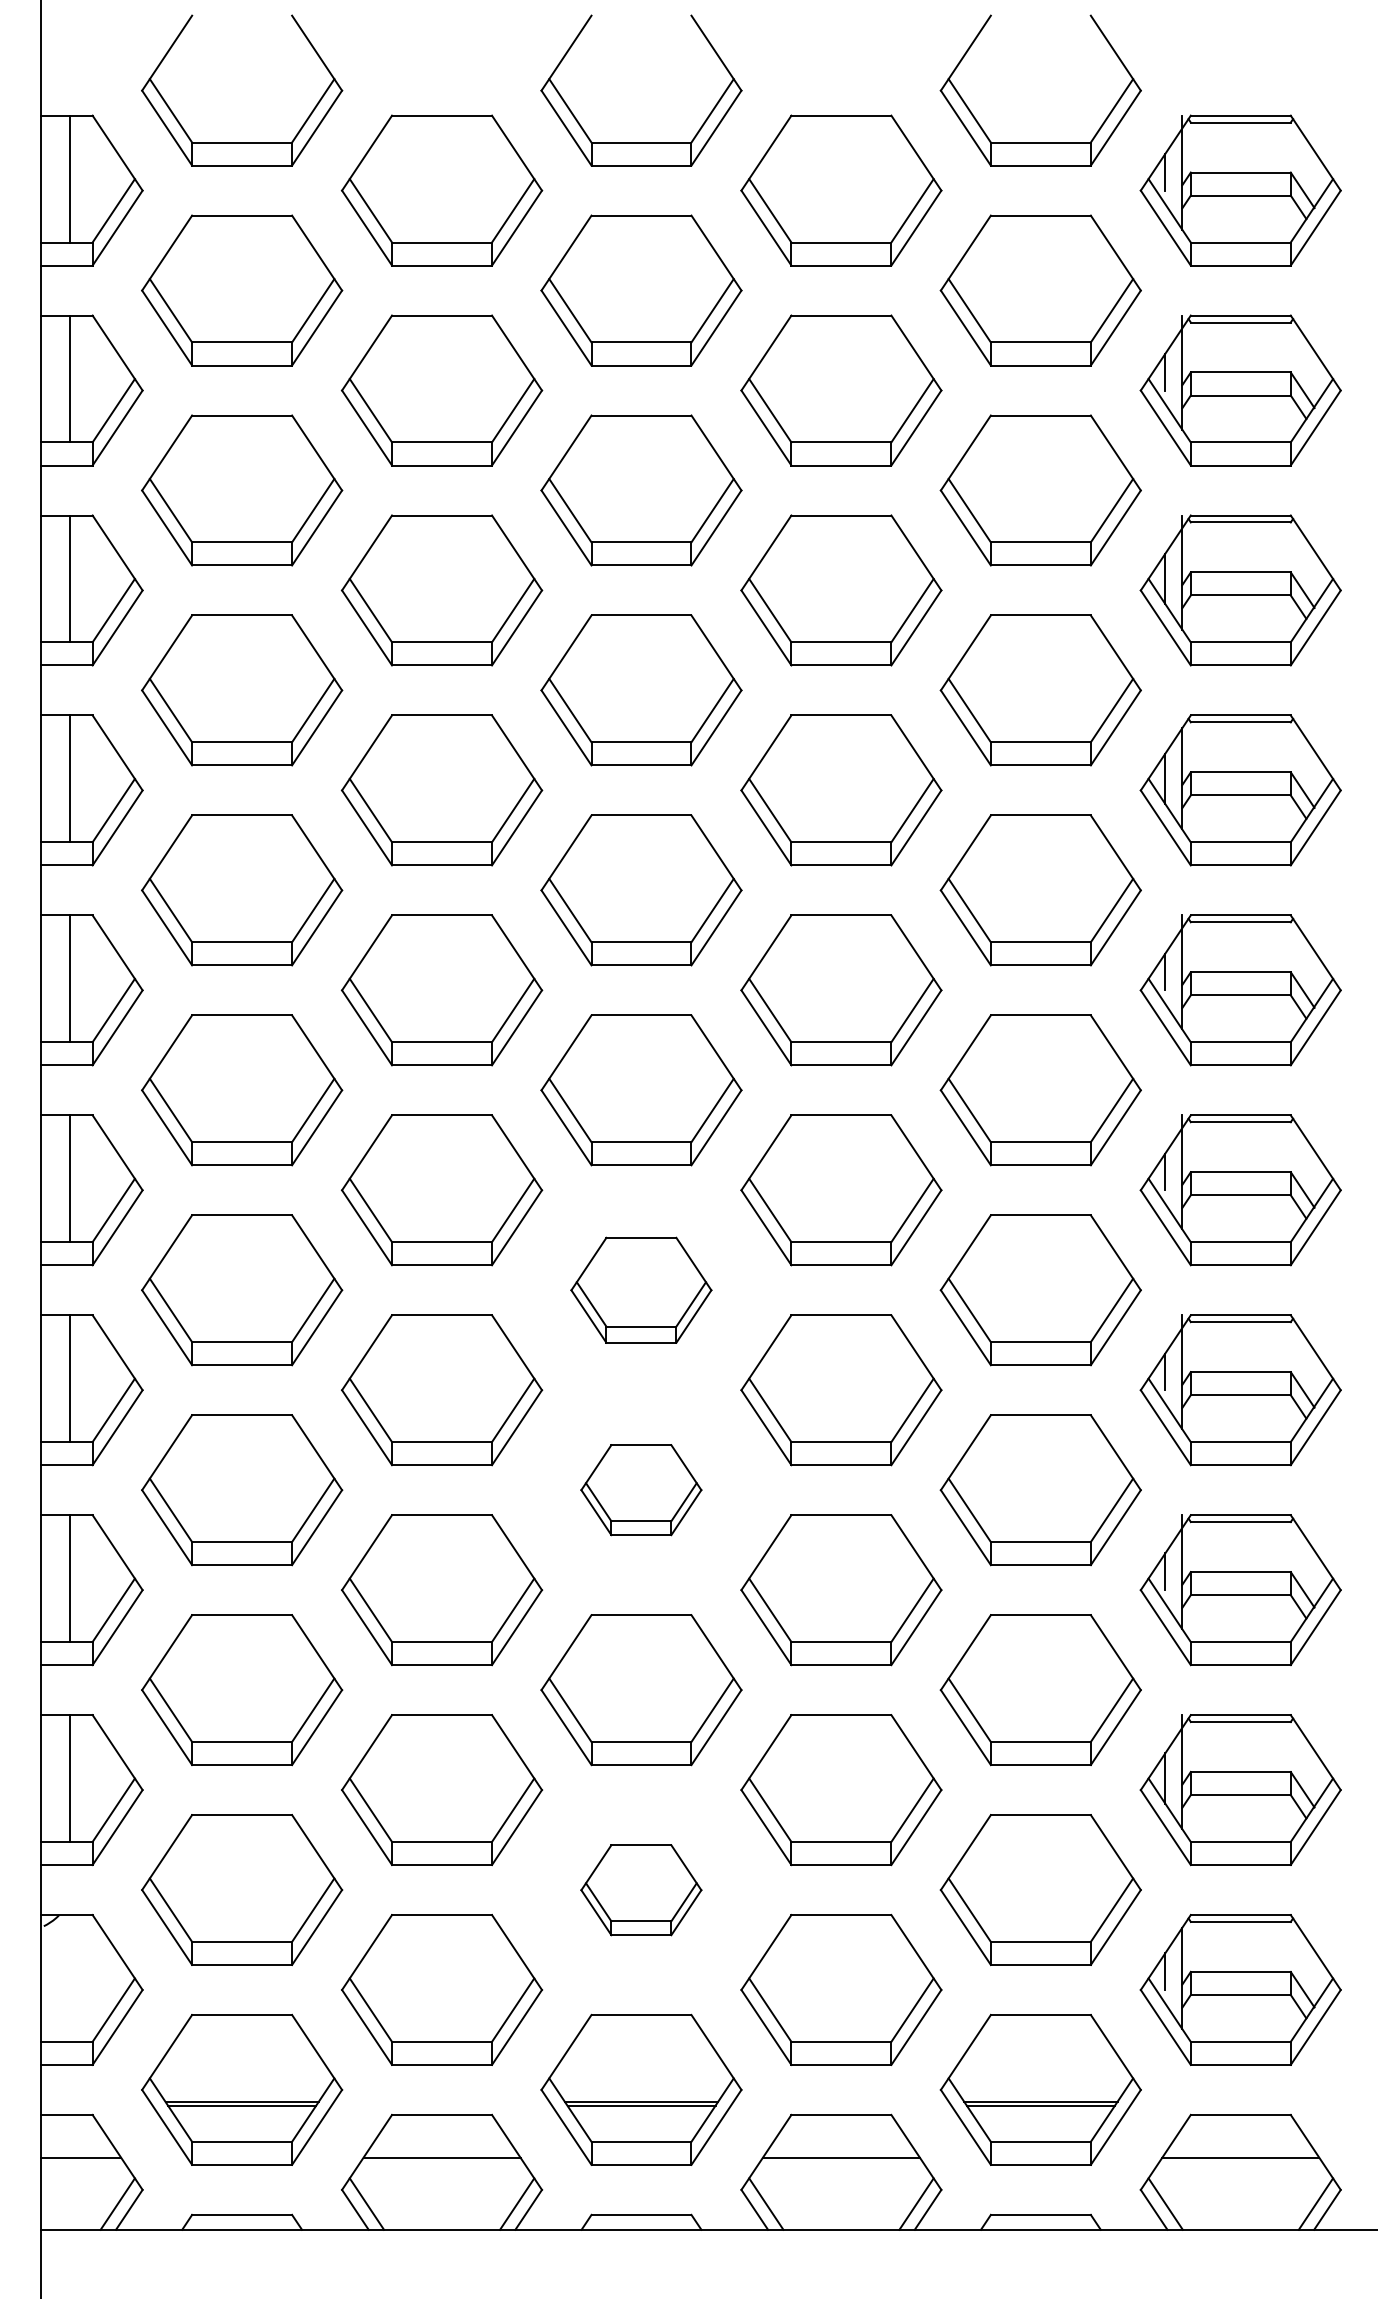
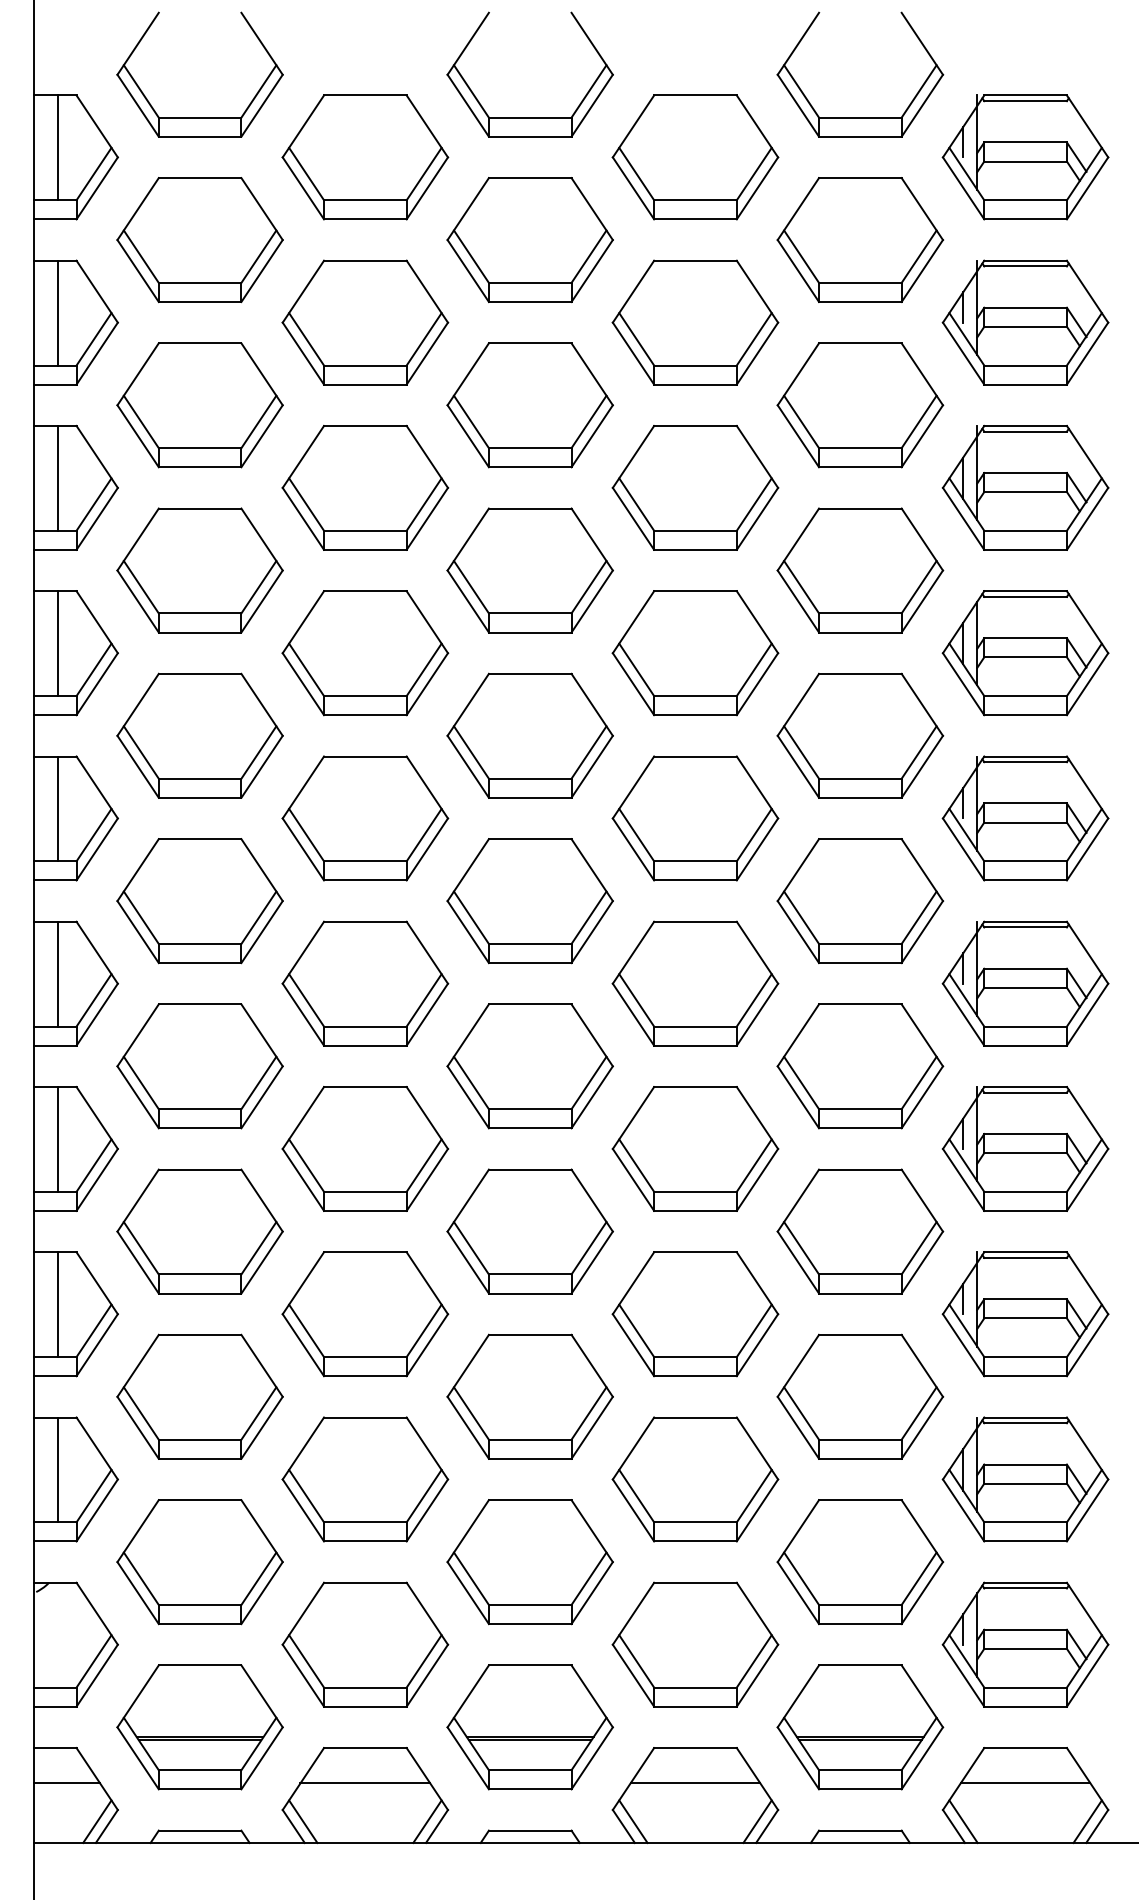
part: (640, 1290) -> (529, 1066), size x1.43
part: (640, 1490) -> (529, 1231), size x1.67
part: (640, 1890) -> (529, 1562), size x1.67

